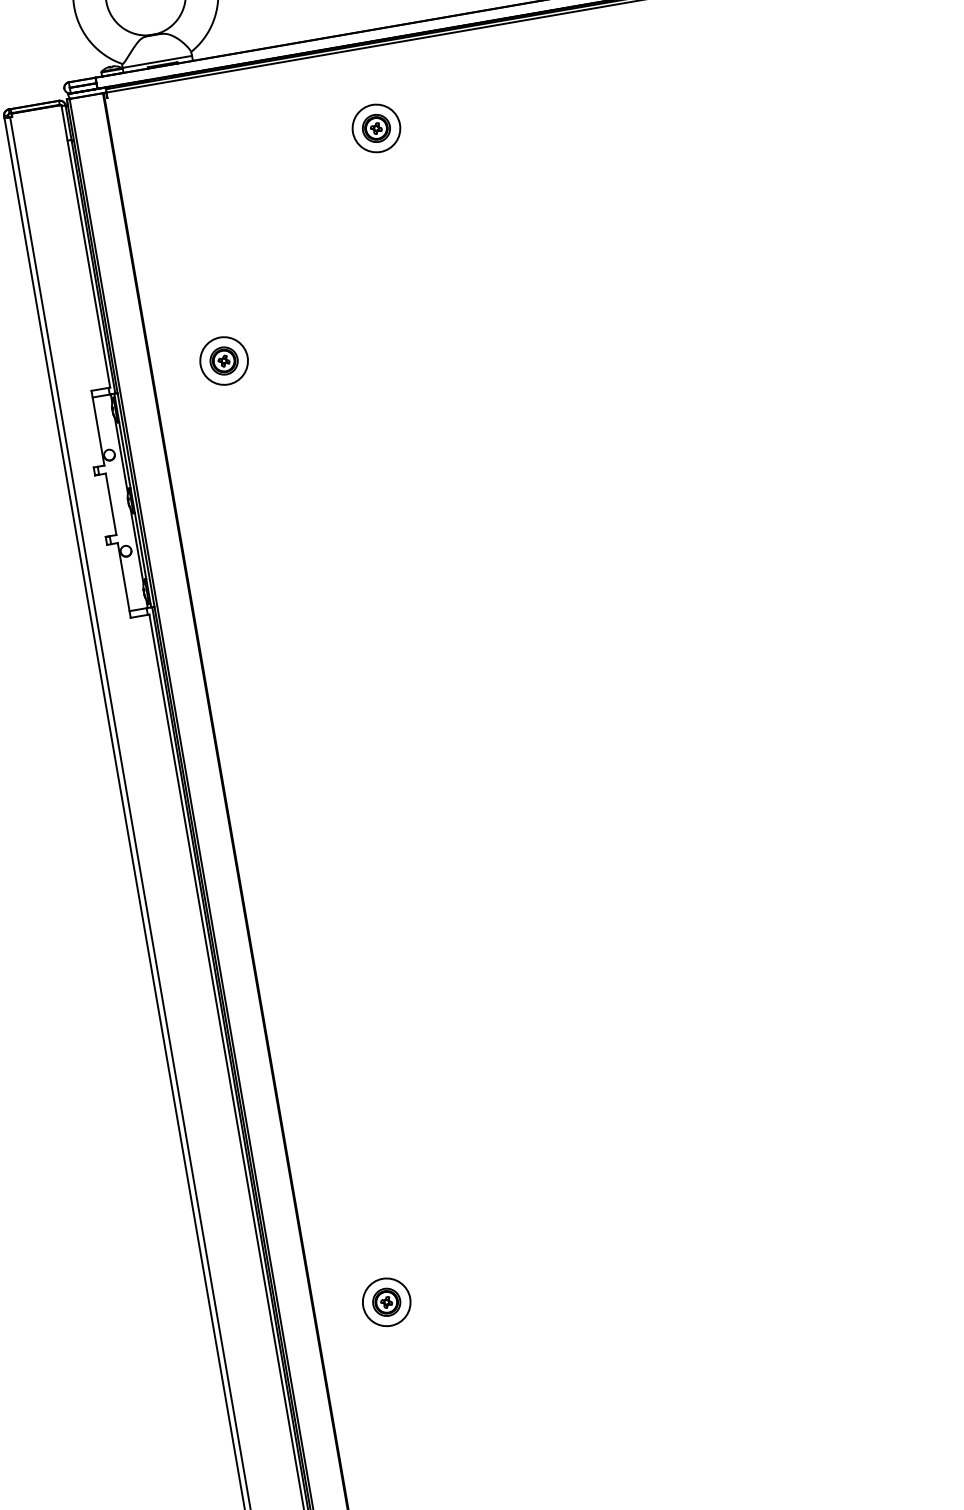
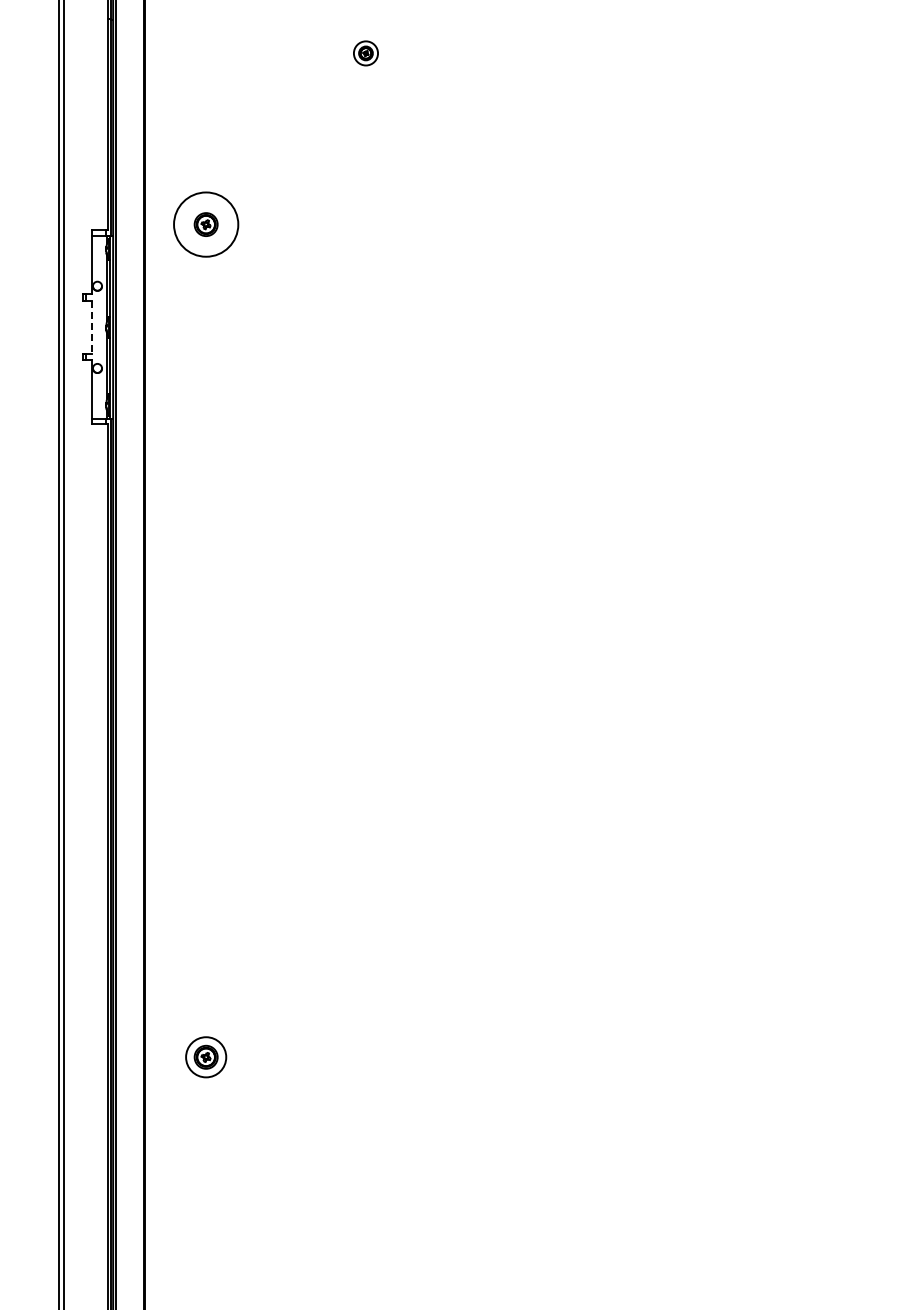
part: (375, 128) -> (365, 53), size x0.6
circle: (224, 360) -> (206, 224), size x1.6
line: (110, 504) -> (91, 327), solid -> dashed
part: (387, 1302) -> (206, 1057), moved

